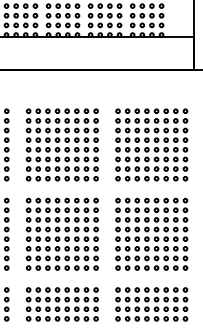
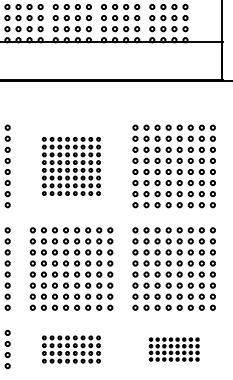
part: (61, 144) -> (70, 165), size x0.7
part: (61, 304) -> (70, 349), size x0.7
part: (151, 304) -> (173, 349), size x0.6

